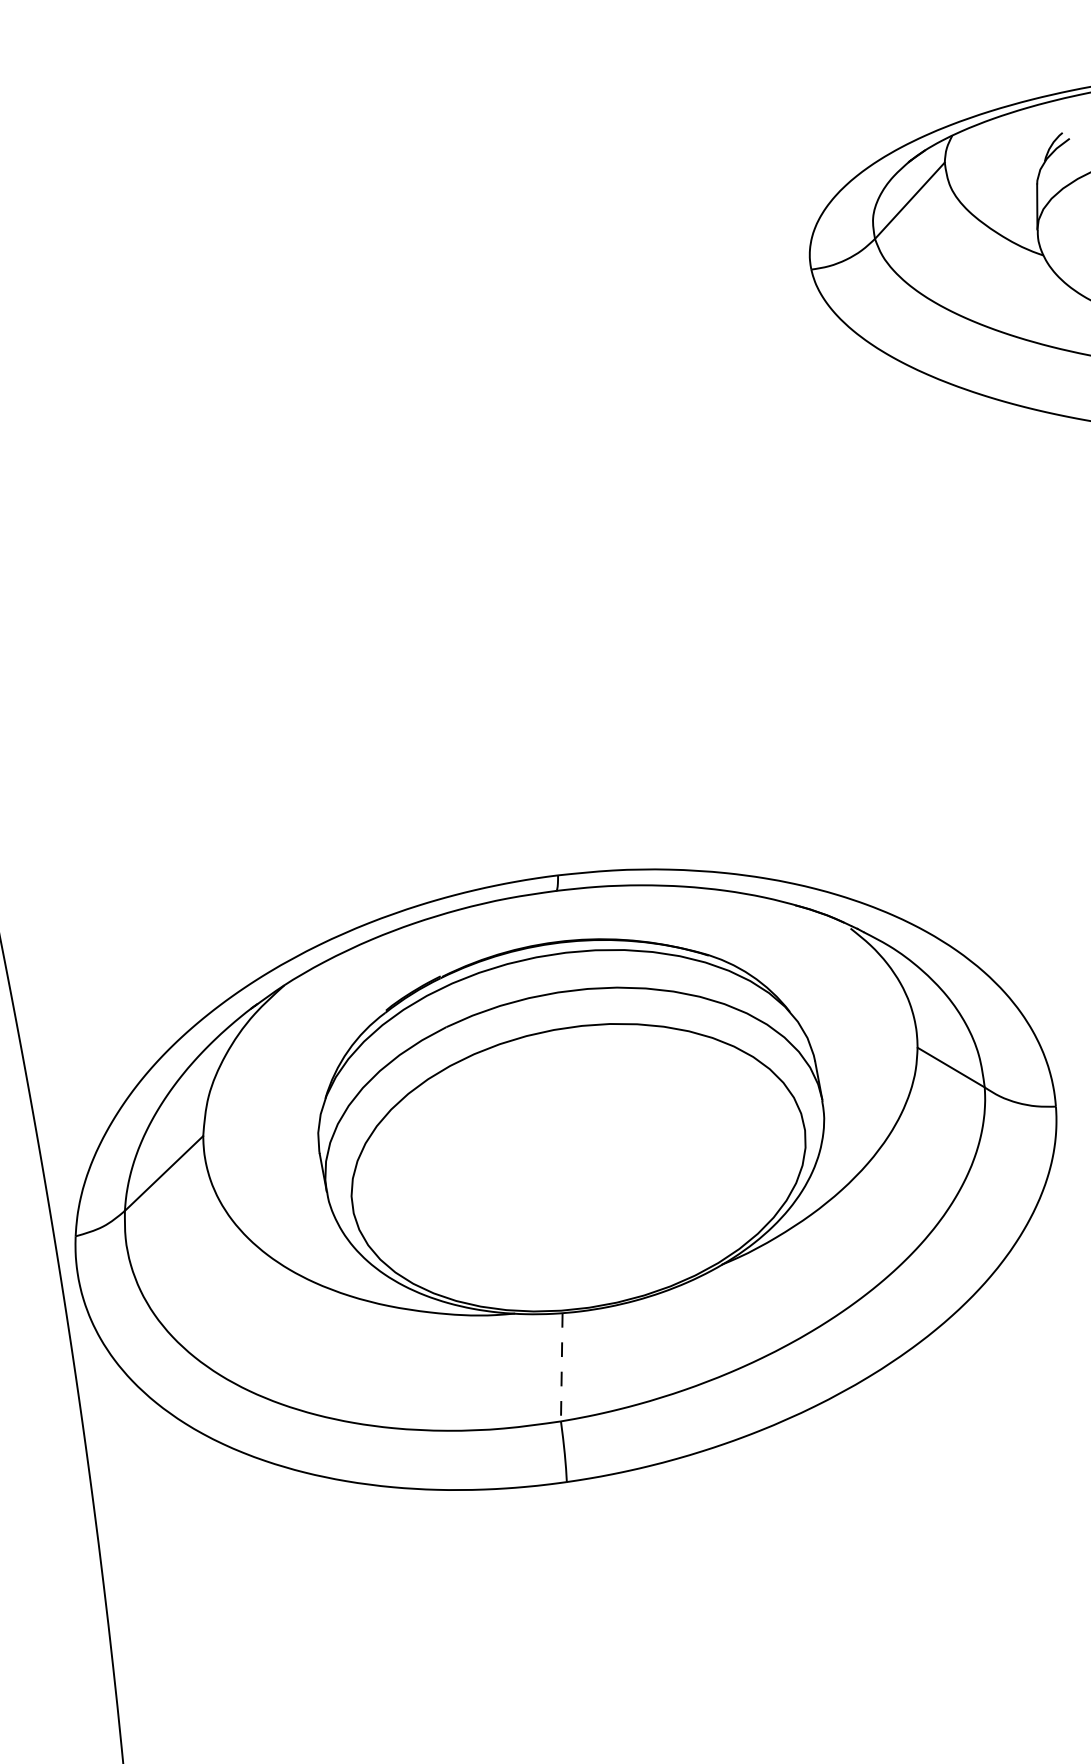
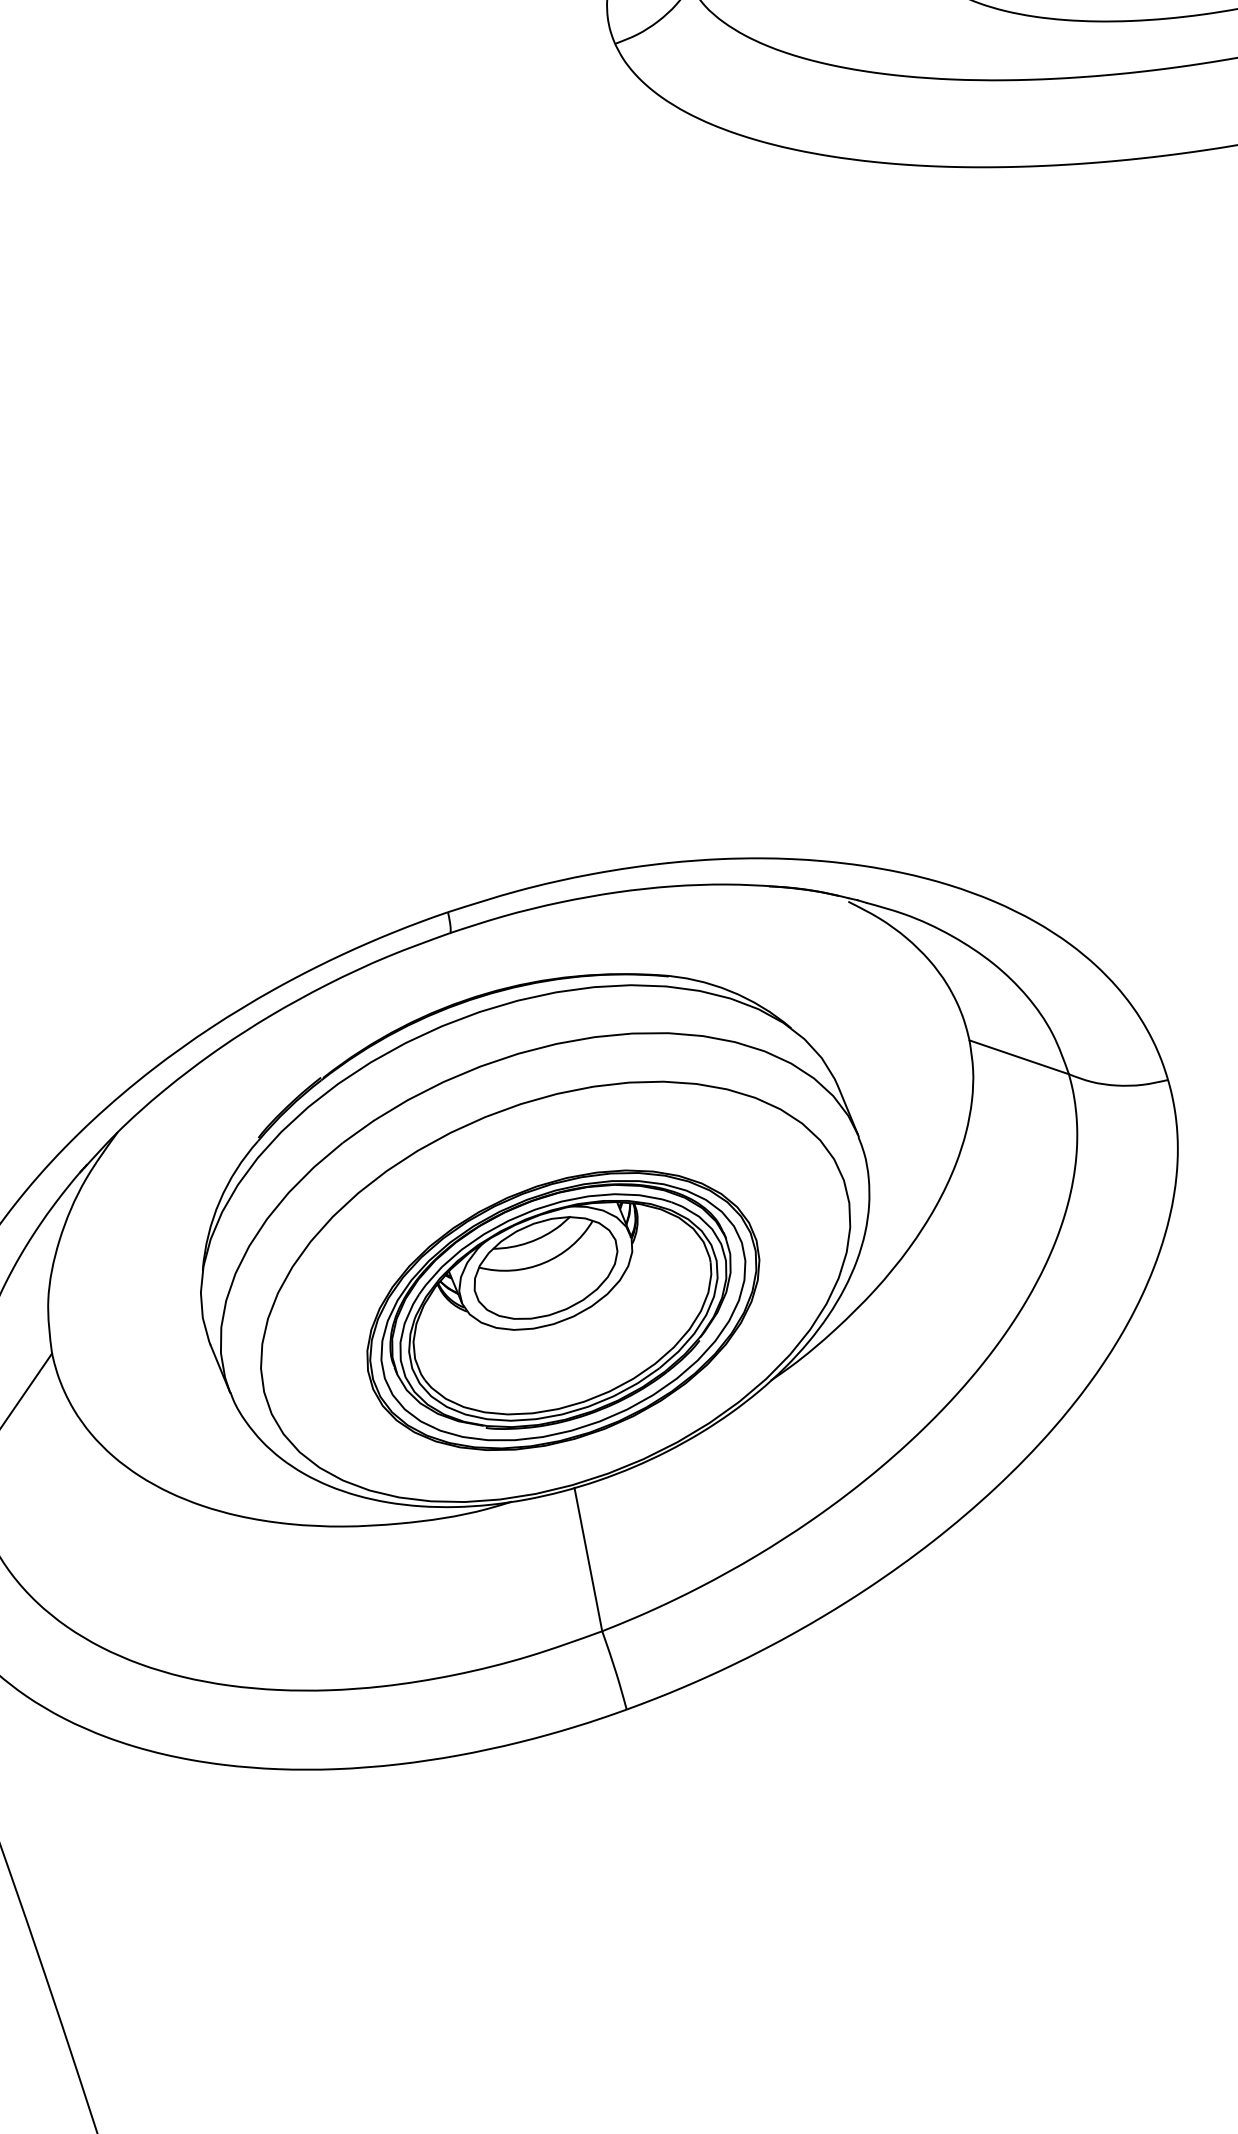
part: (581, 1181) -> (563, 1309), added
line: (561, 1367) -> (588, 1560), dashed -> solid

